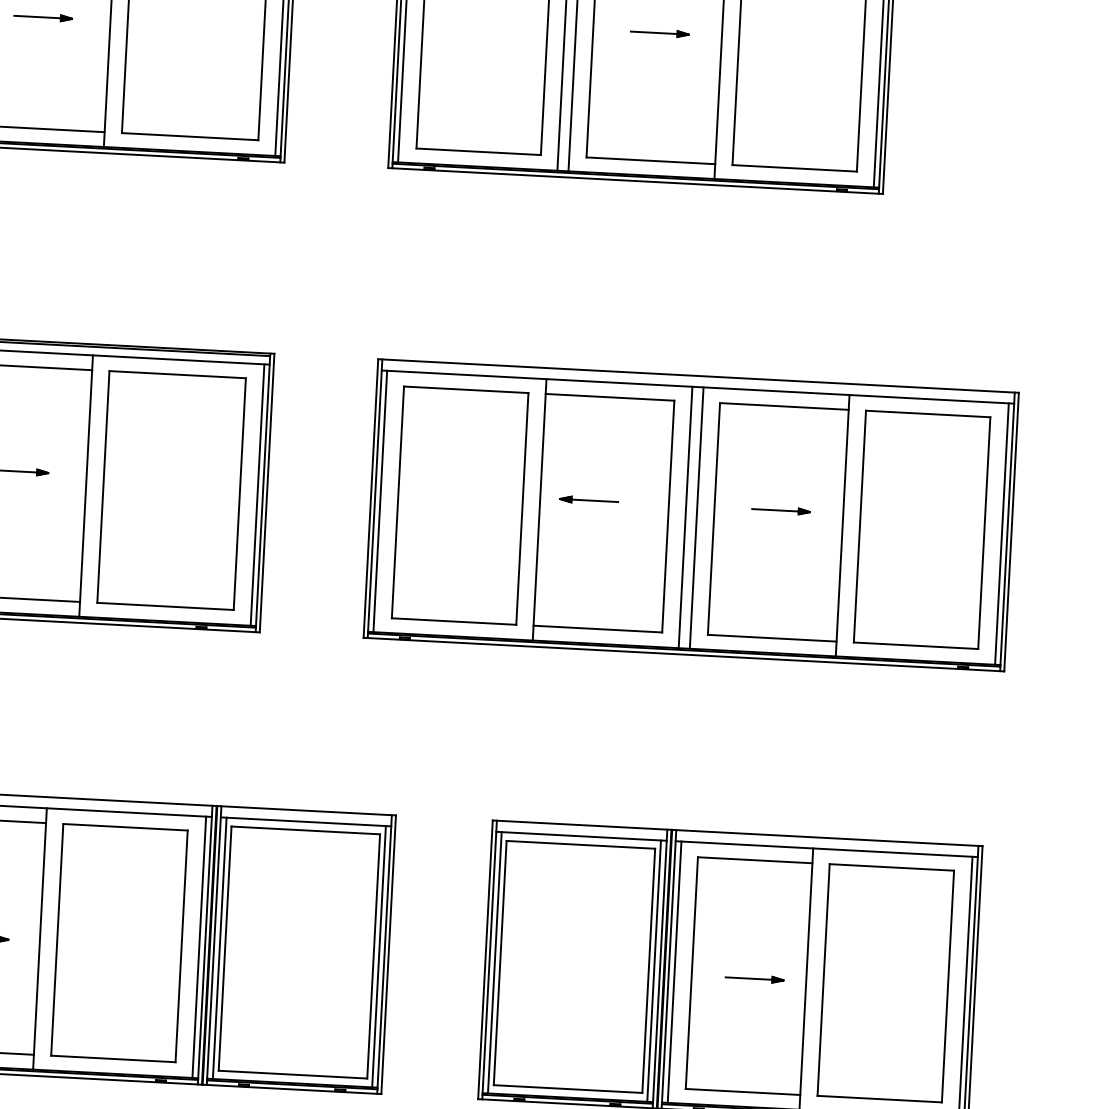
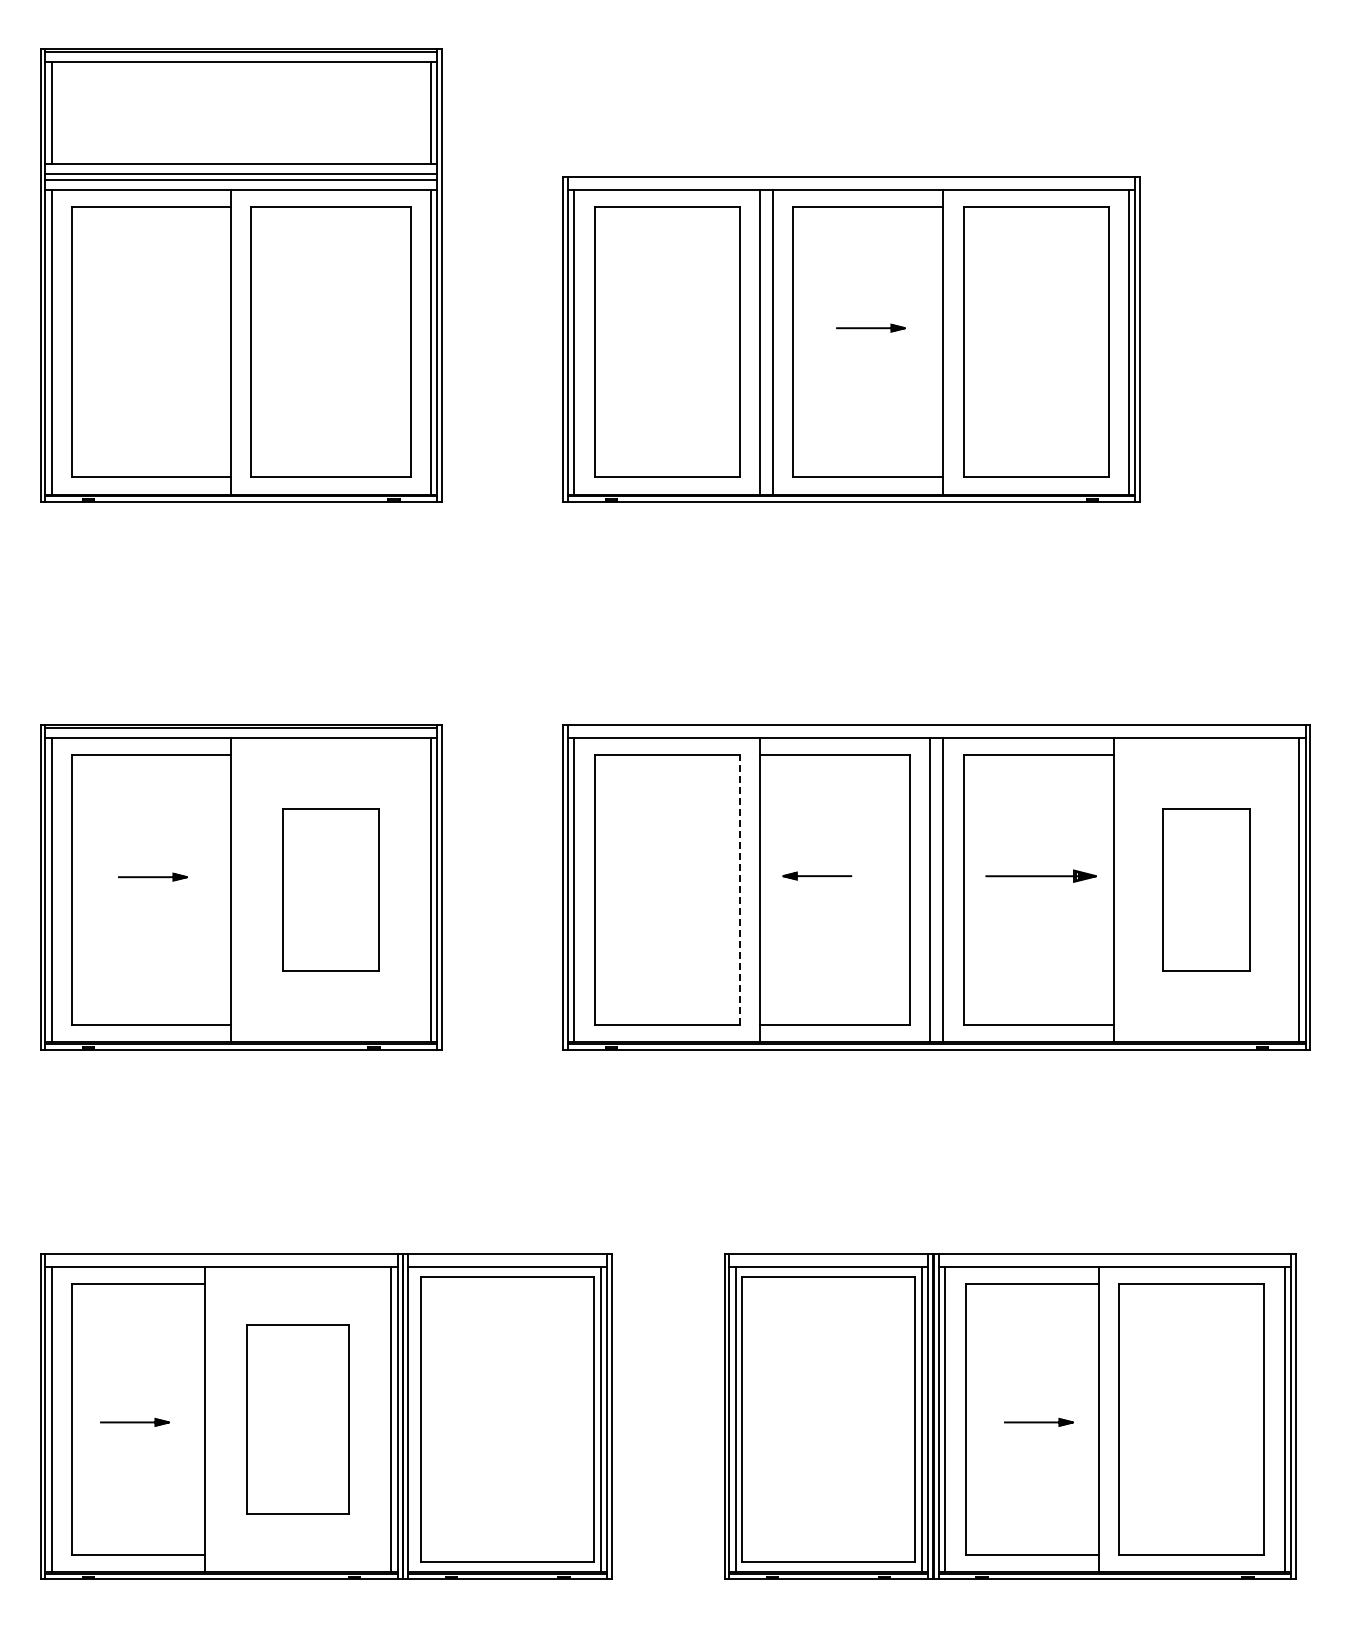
part: (42, 16) -> (152, 346), removed
part: (171, 490) -> (330, 889), size x0.6
line: (522, 508) -> (740, 889), solid -> dashed
part: (780, 510) -> (1040, 875), size x1.6
part: (922, 529) -> (1206, 889), size x0.6
part: (119, 943) -> (297, 1419), size x0.7
line: (219, 948) -> (414, 1419), removed

